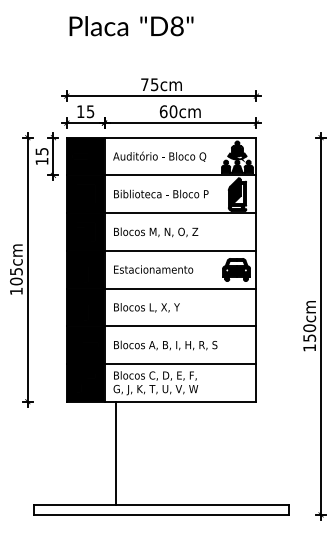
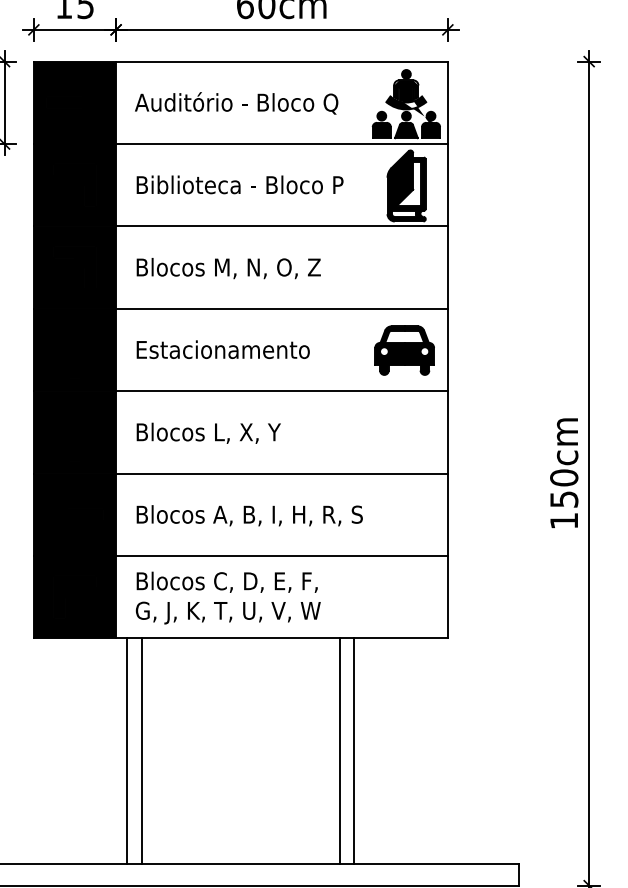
line: (109, 453) -> (126, 751), added
line: (207, 453) -> (341, 751), added
line: (213, 453) -> (354, 751), added

